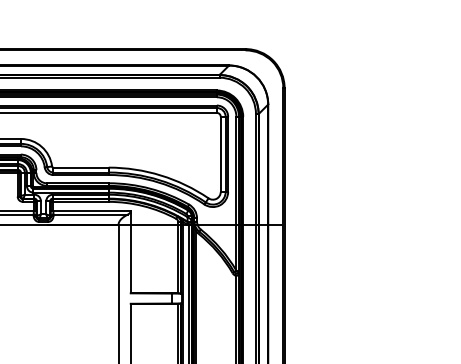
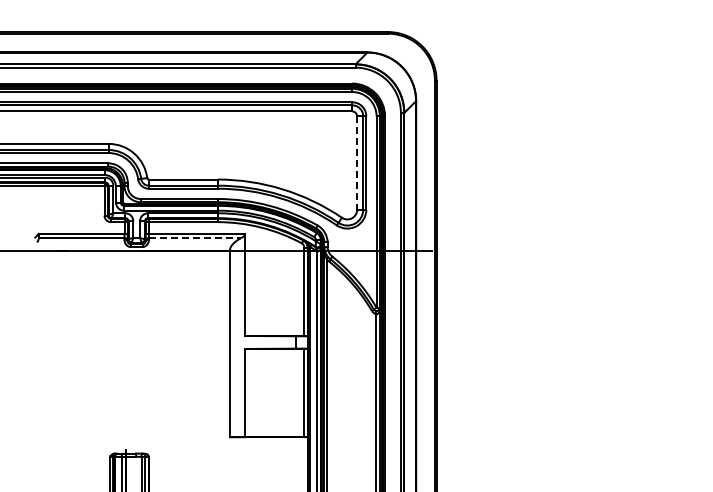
line: (221, 154) -> (357, 163), solid -> dashed
line: (90, 215) -> (195, 238), solid -> dashed

